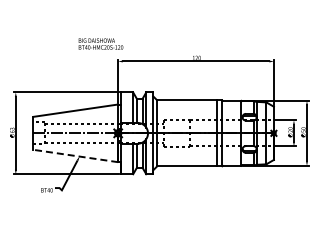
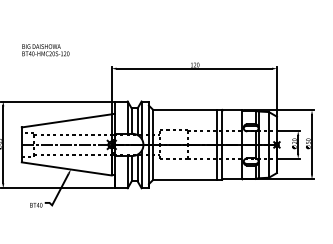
text: (100, 43) -> (45, 49), moved
line: (75, 156) -> (66, 169), dashed -> solid

